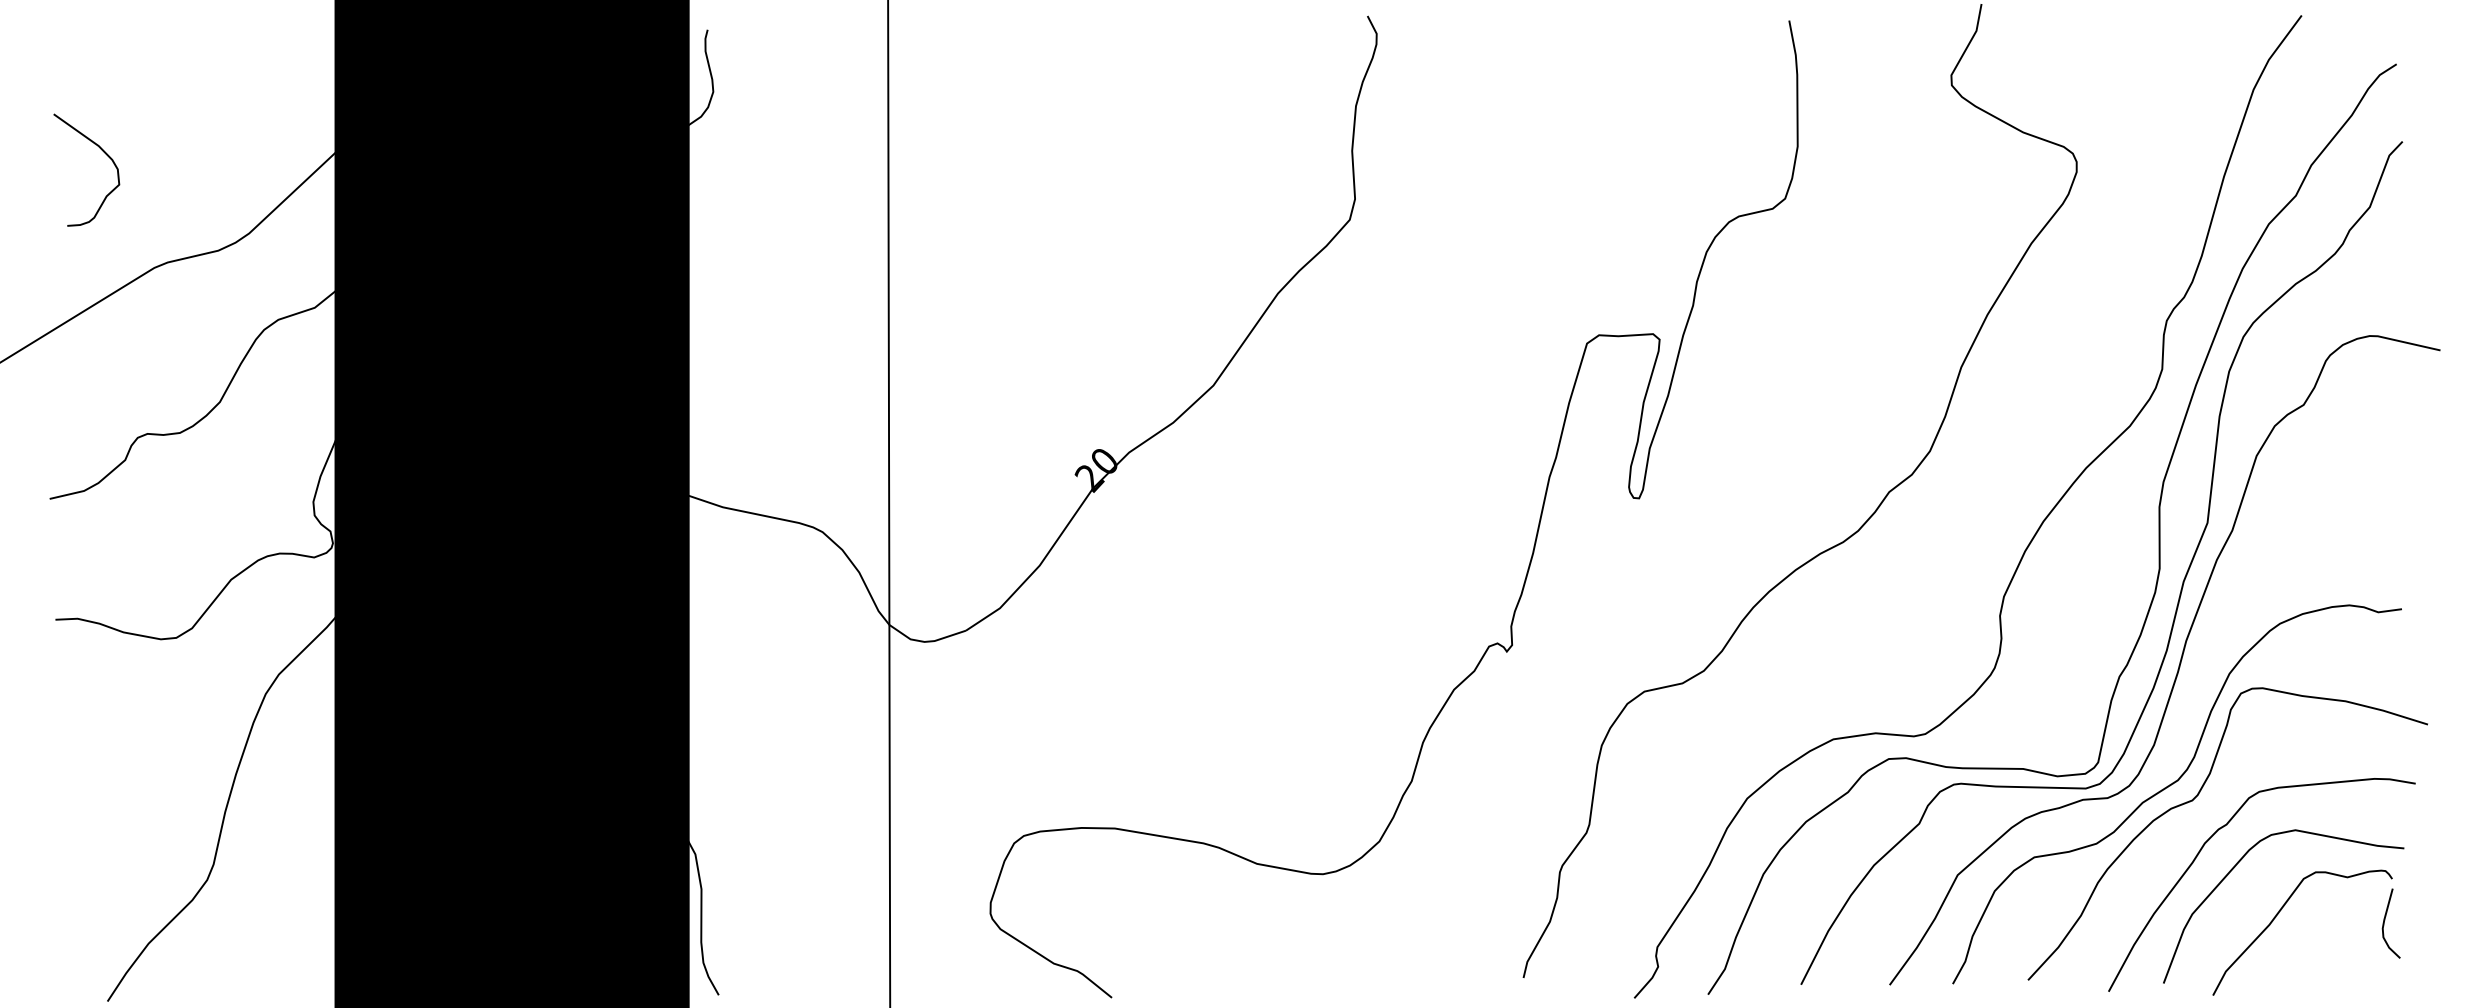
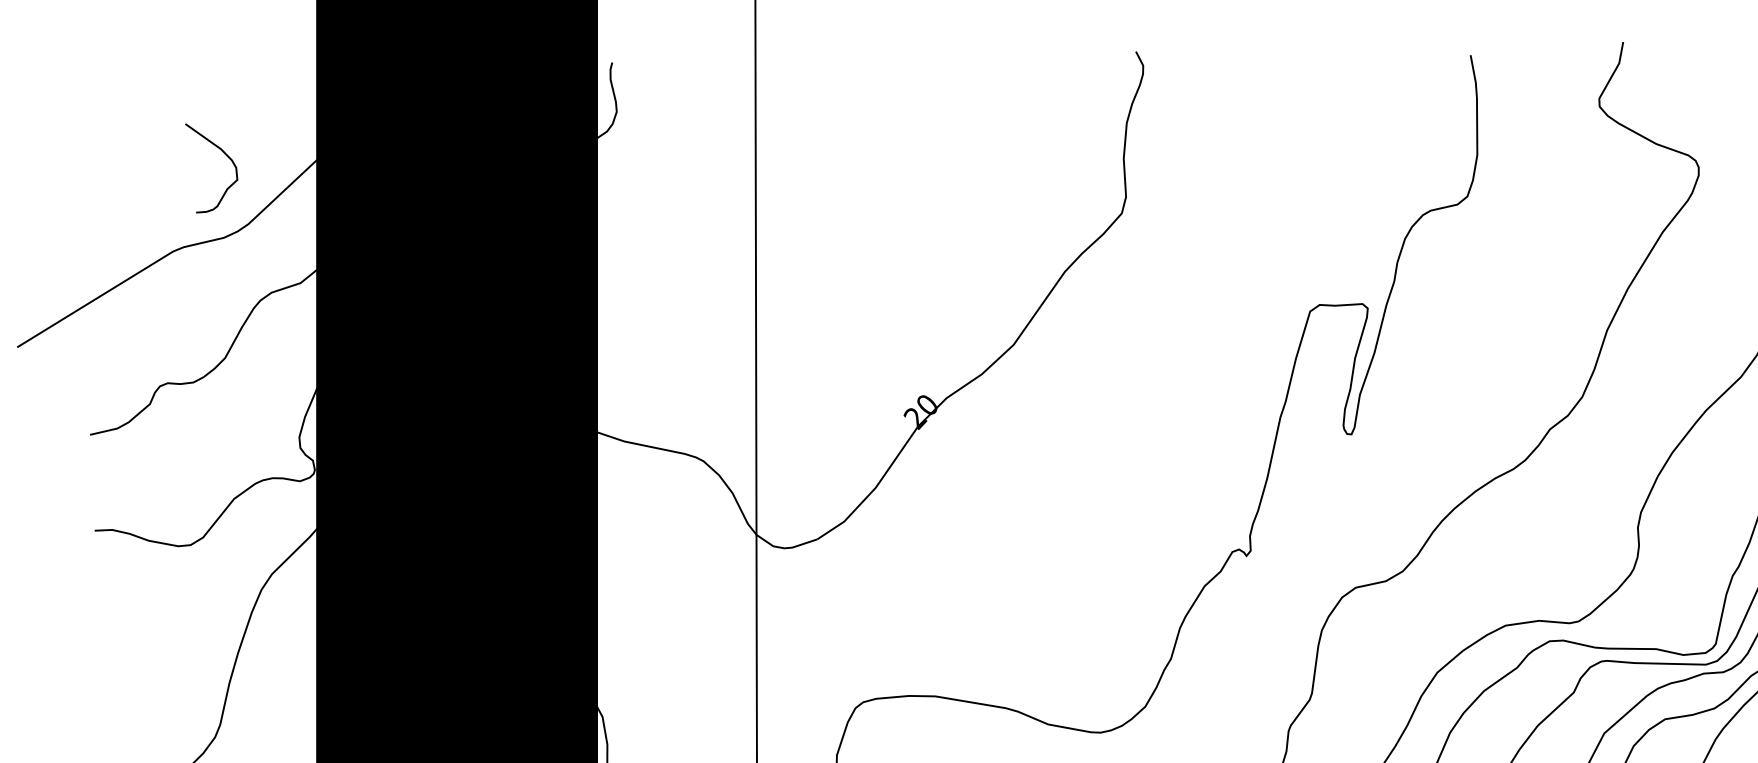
curve: (103, 152) -> (224, 154), moved

